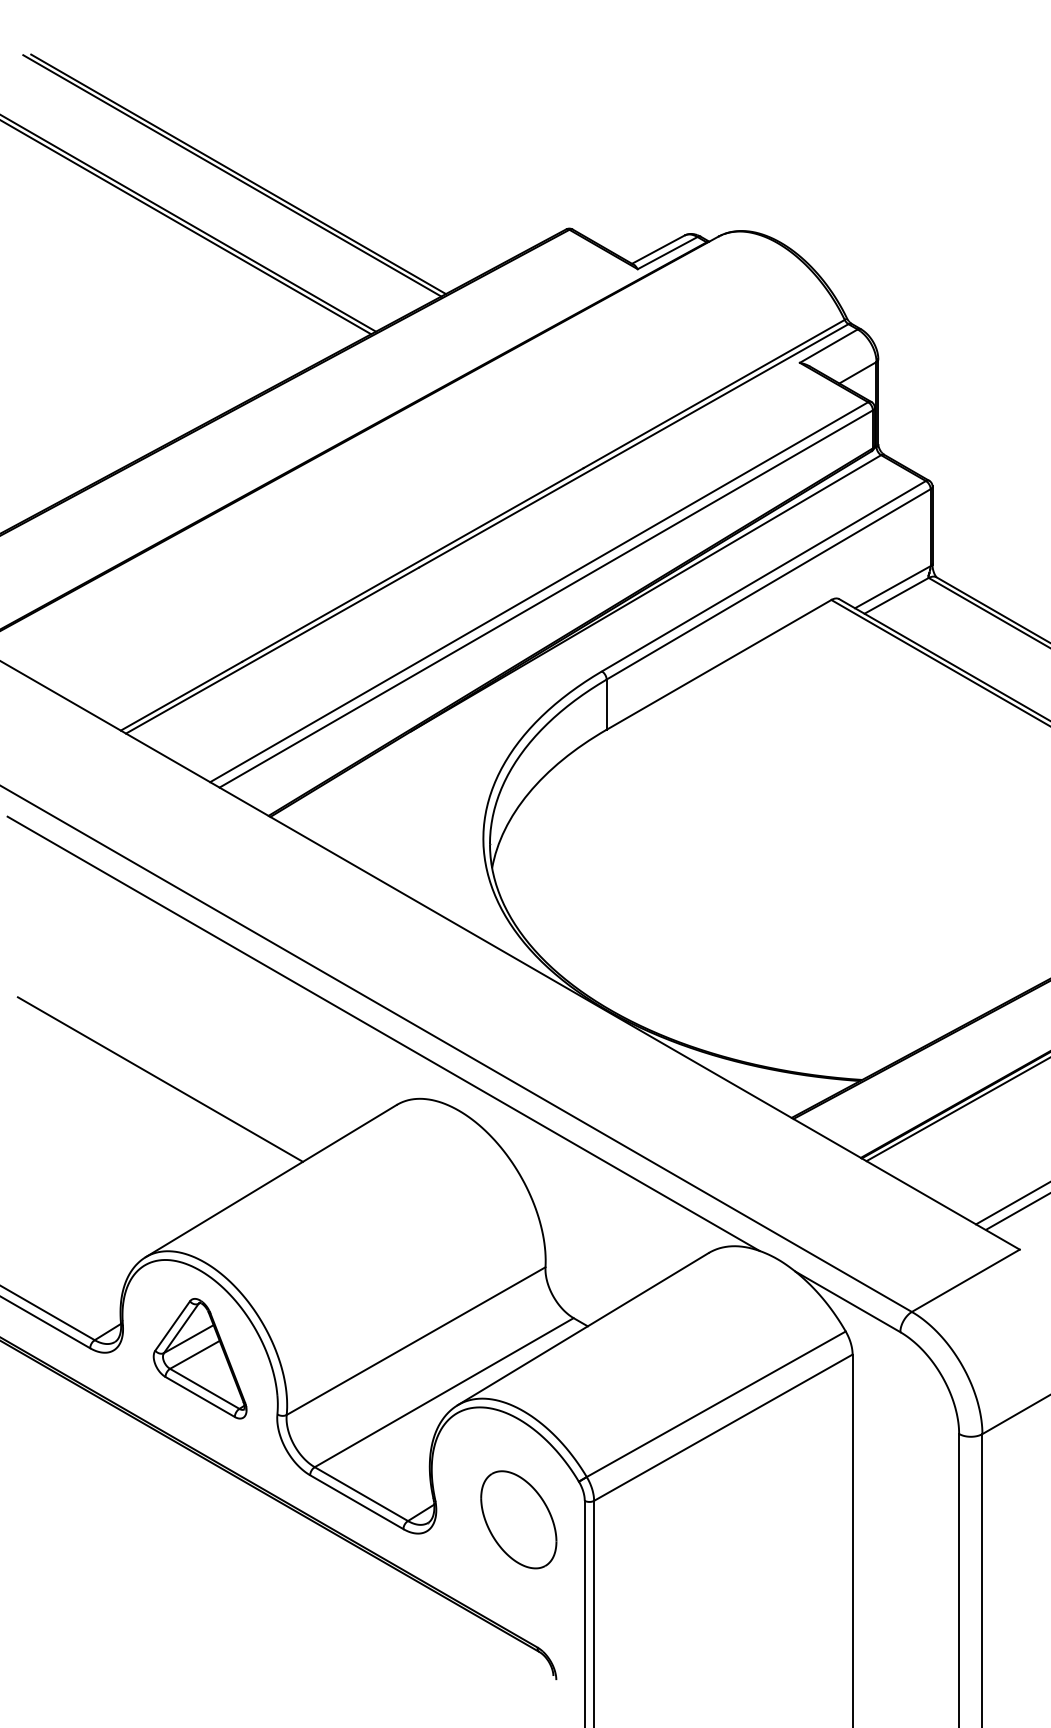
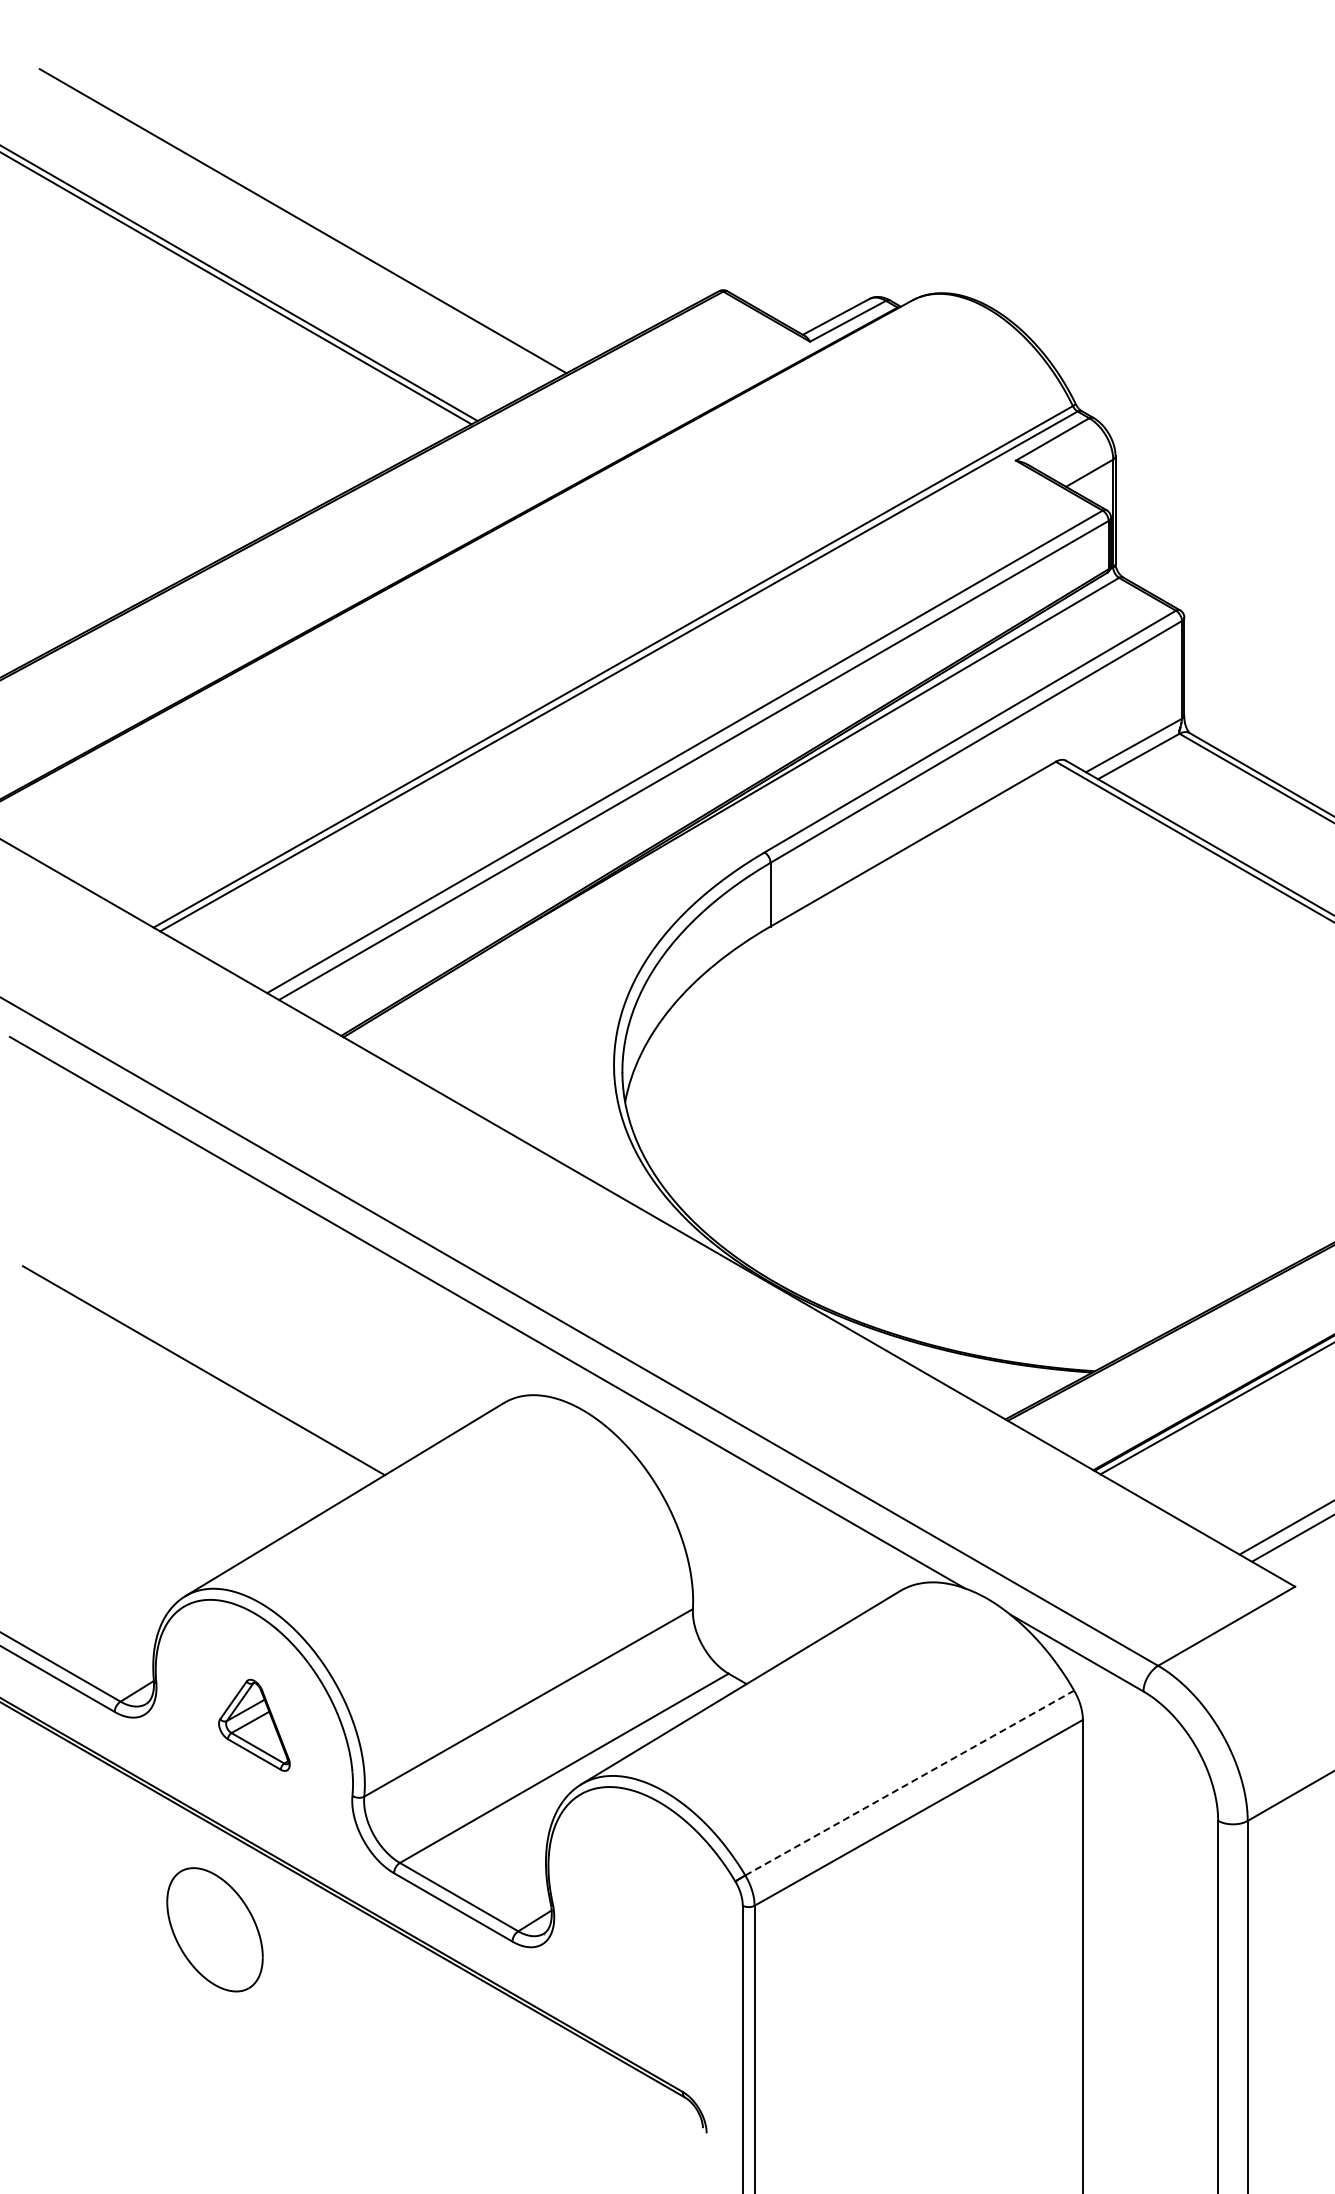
line: (231, 175) -> (294, 222), removed
part: (200, 1358) -> (254, 1725), size x0.6
line: (716, 1404) -> (909, 1783), solid -> dashed
part: (518, 1519) -> (214, 1929), moved

